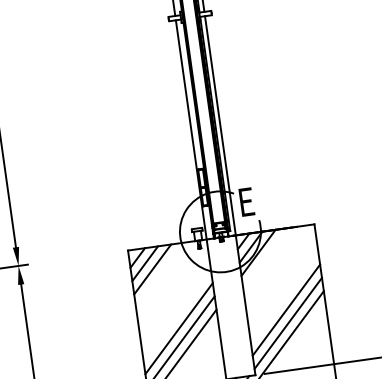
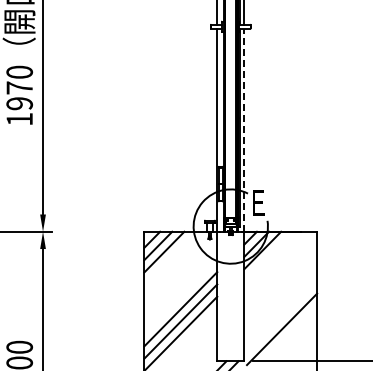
line: (220, 126) -> (244, 130), solid -> dashed
line: (286, 310) -> (280, 306), removed
line: (288, 323) -> (280, 318), removed

